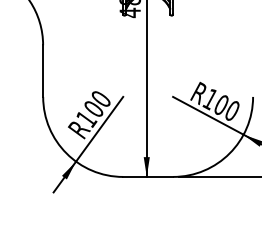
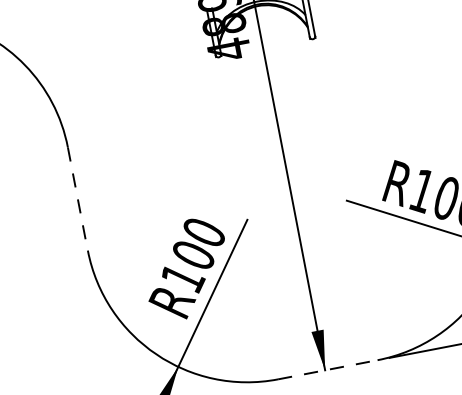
line: (43, 71) -> (78, 199), solid -> dashed
line: (148, 176) -> (328, 368), solid -> dashed

